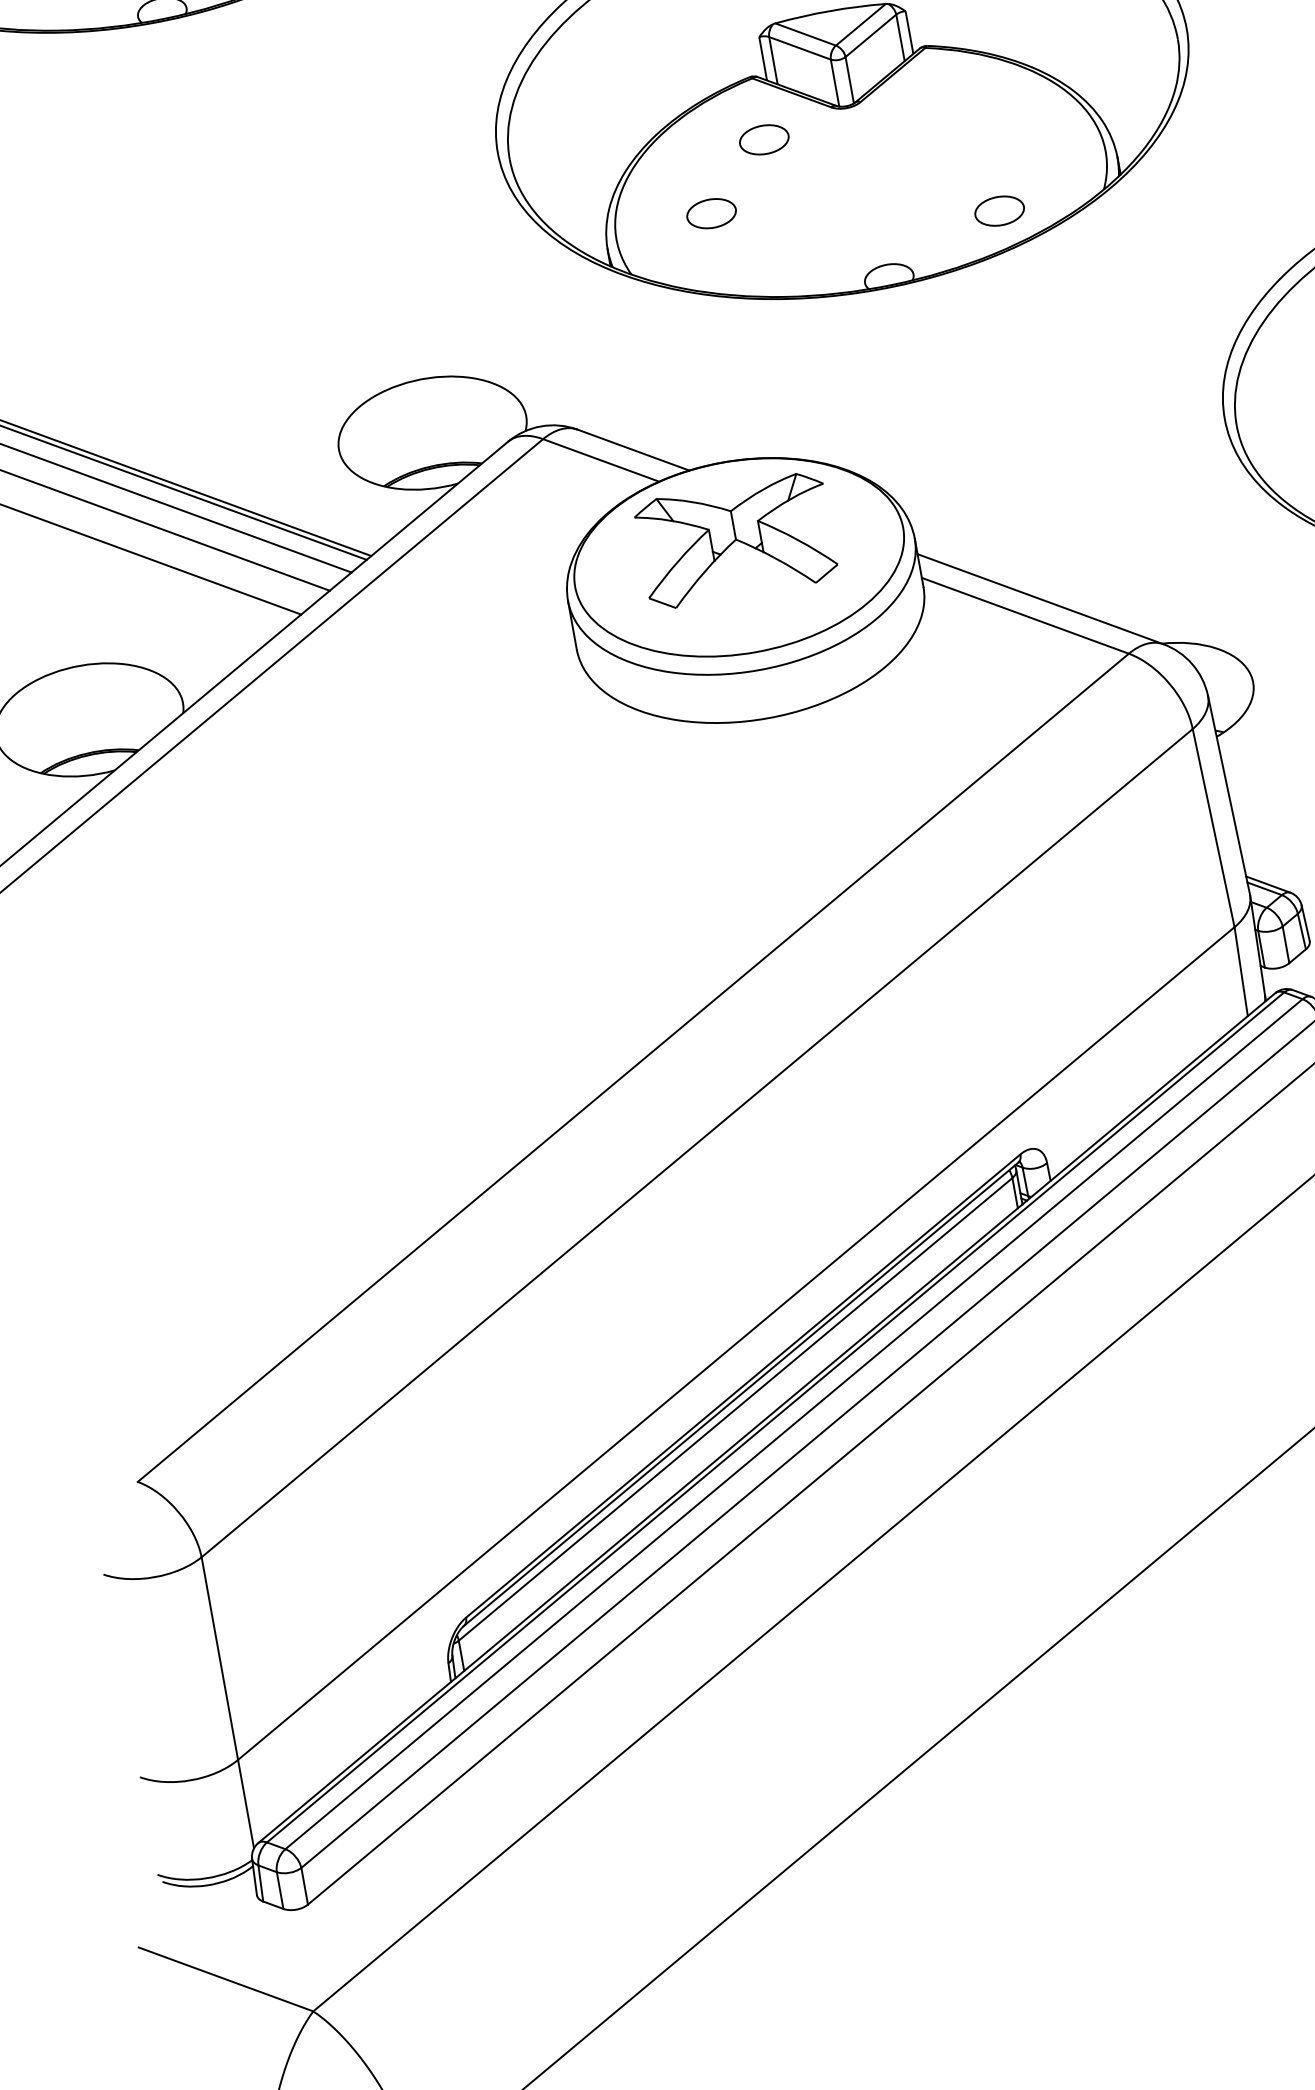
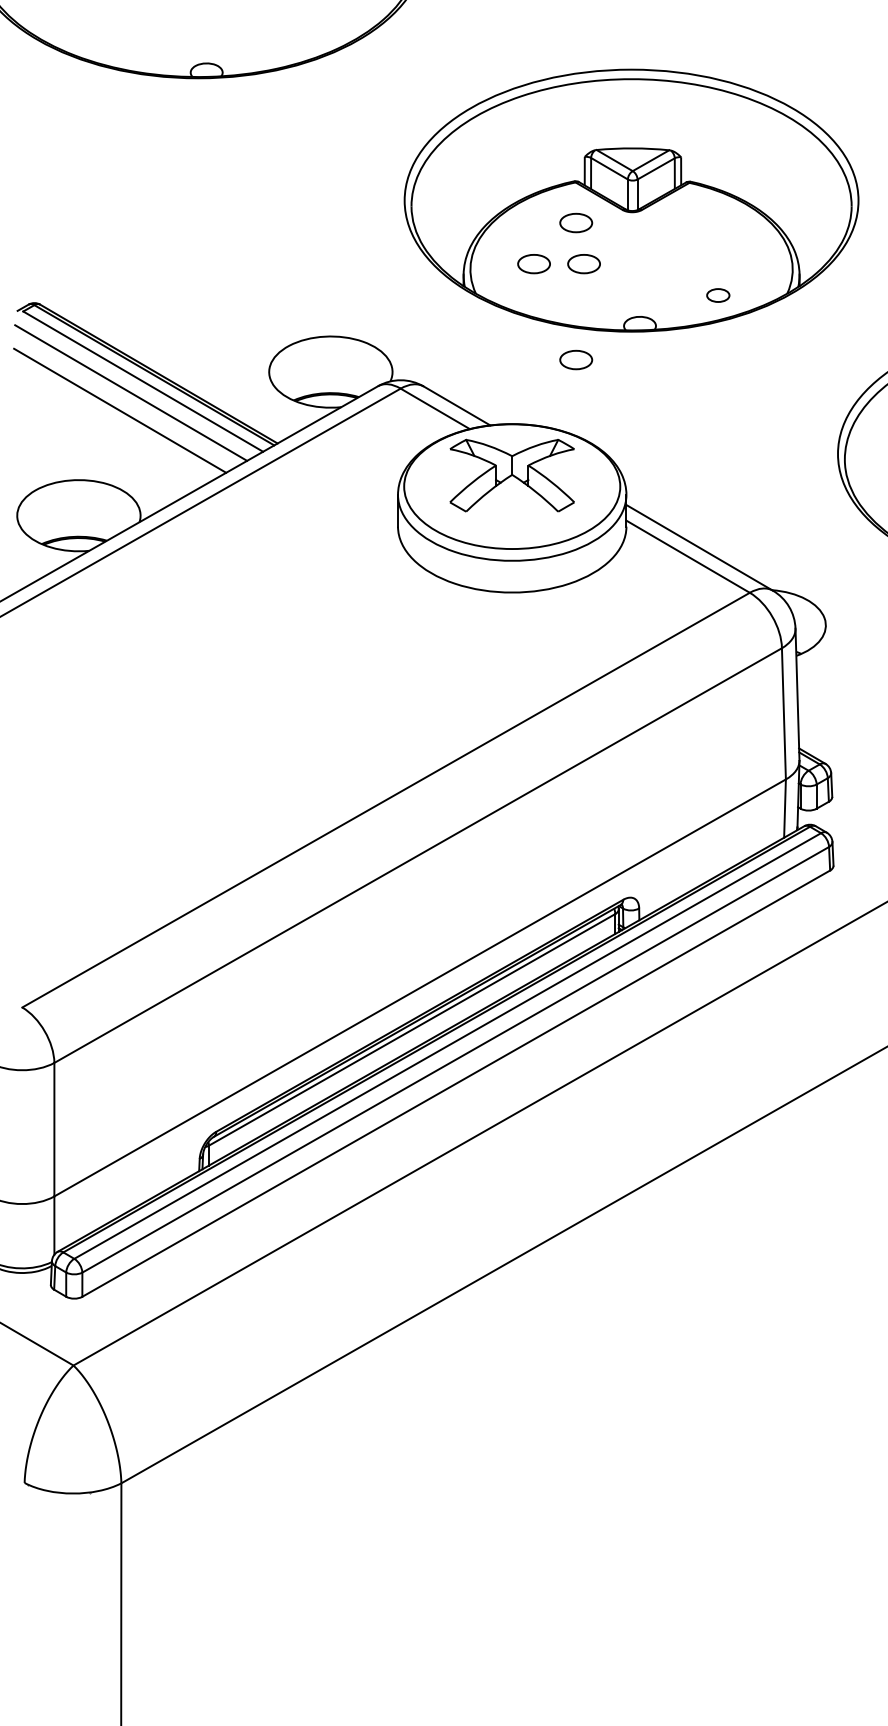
part: (786, 200) -> (583, 264), added
part: (1000, 210) -> (718, 295), size x0.7
part: (802, 346) -> (576, 359), added

